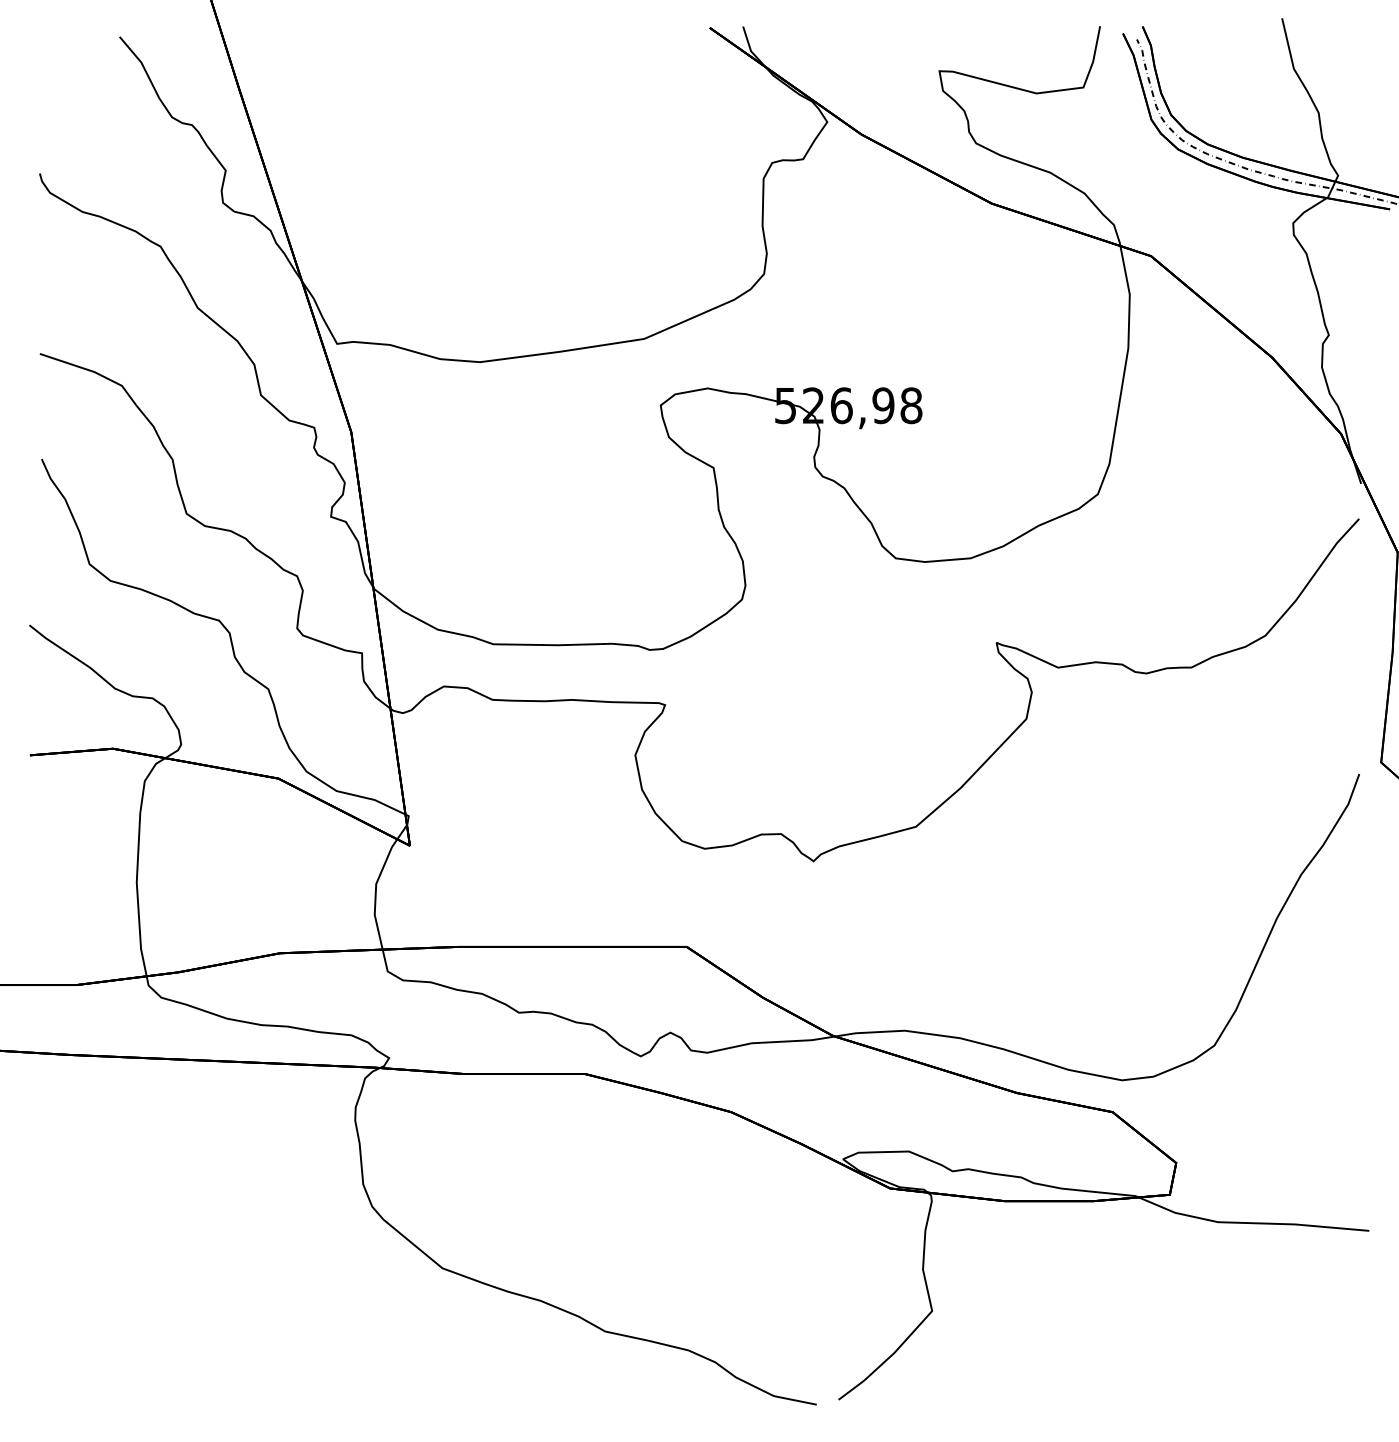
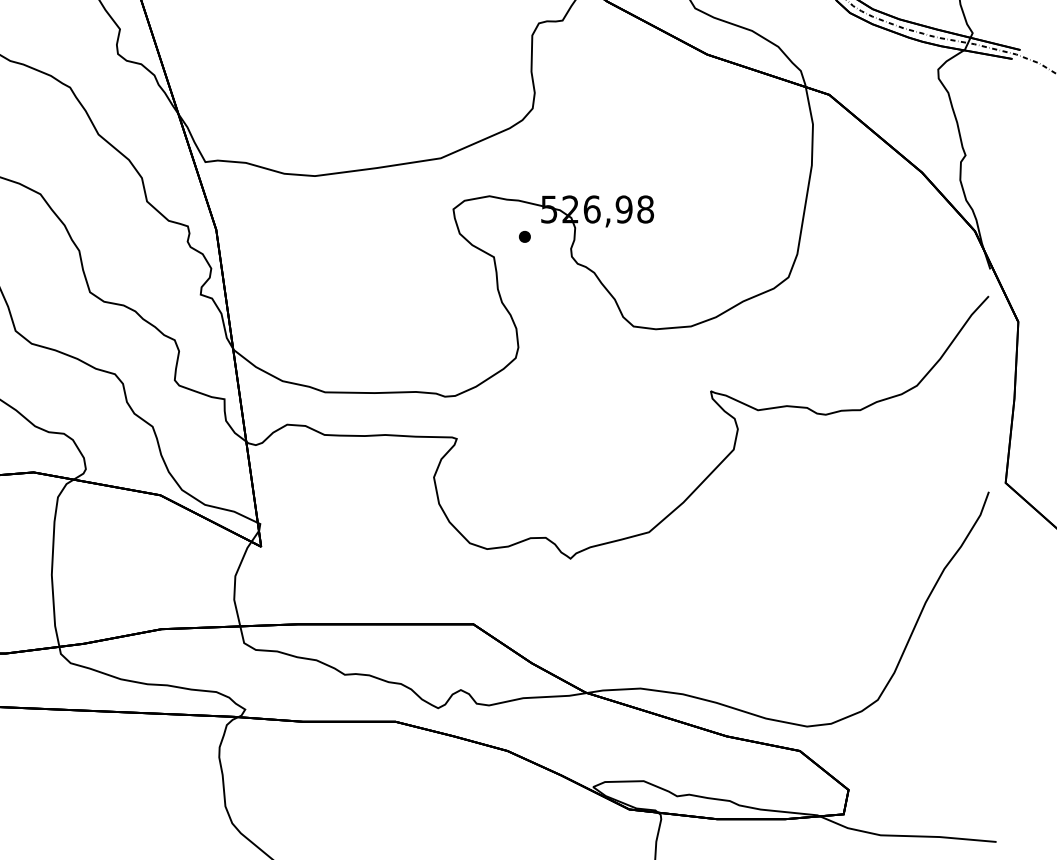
part: (753, 441) -> (524, 236), added

